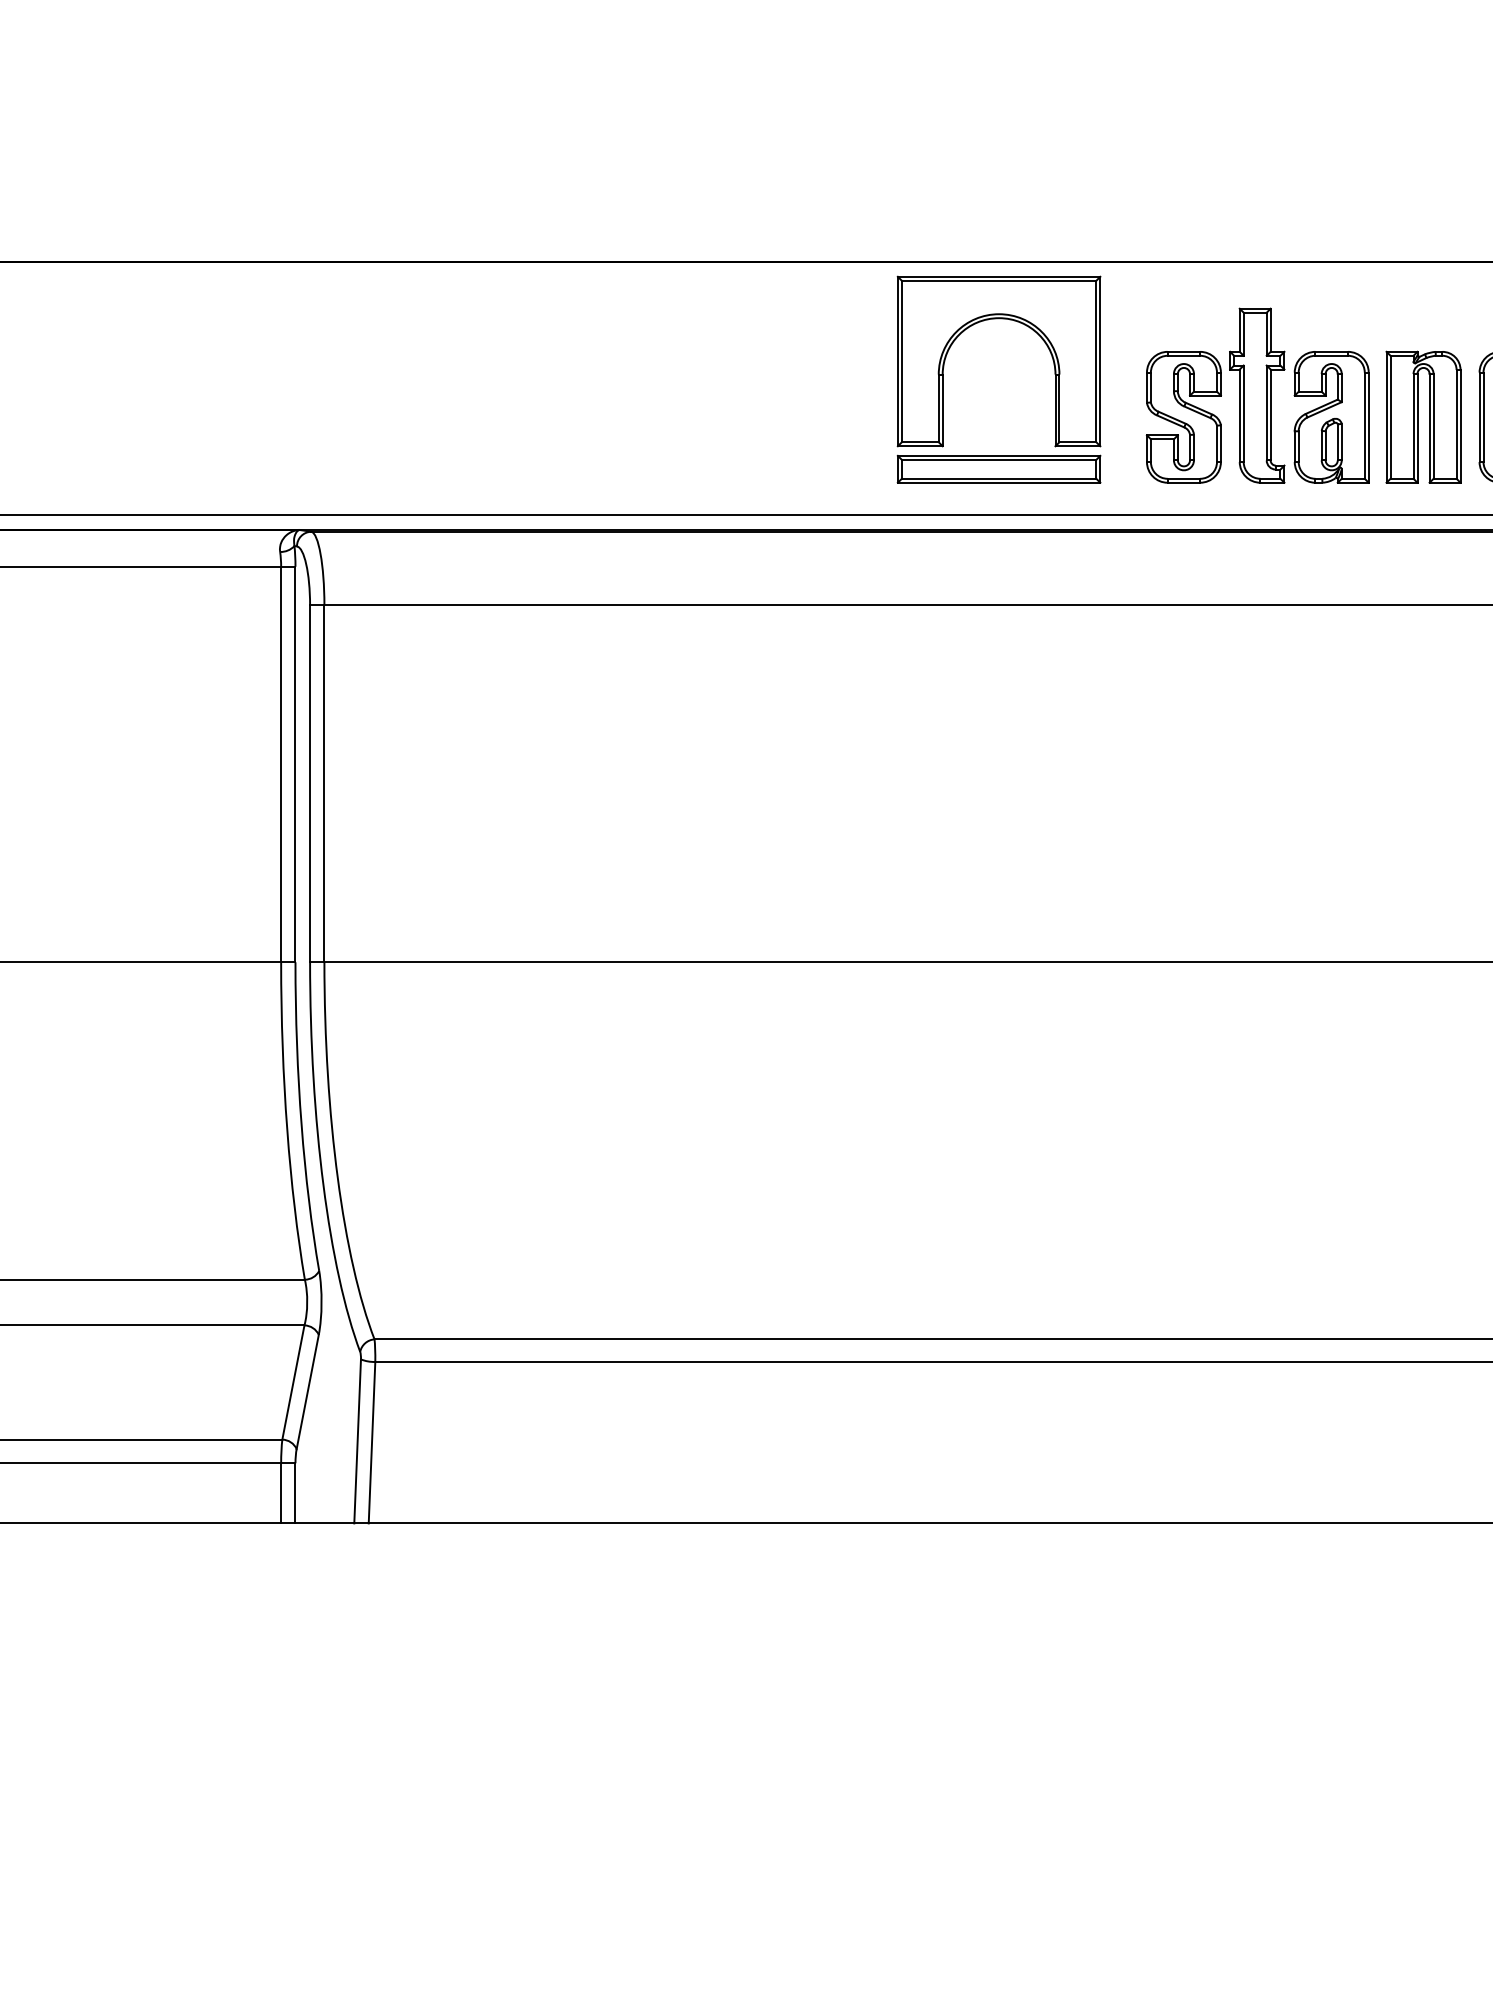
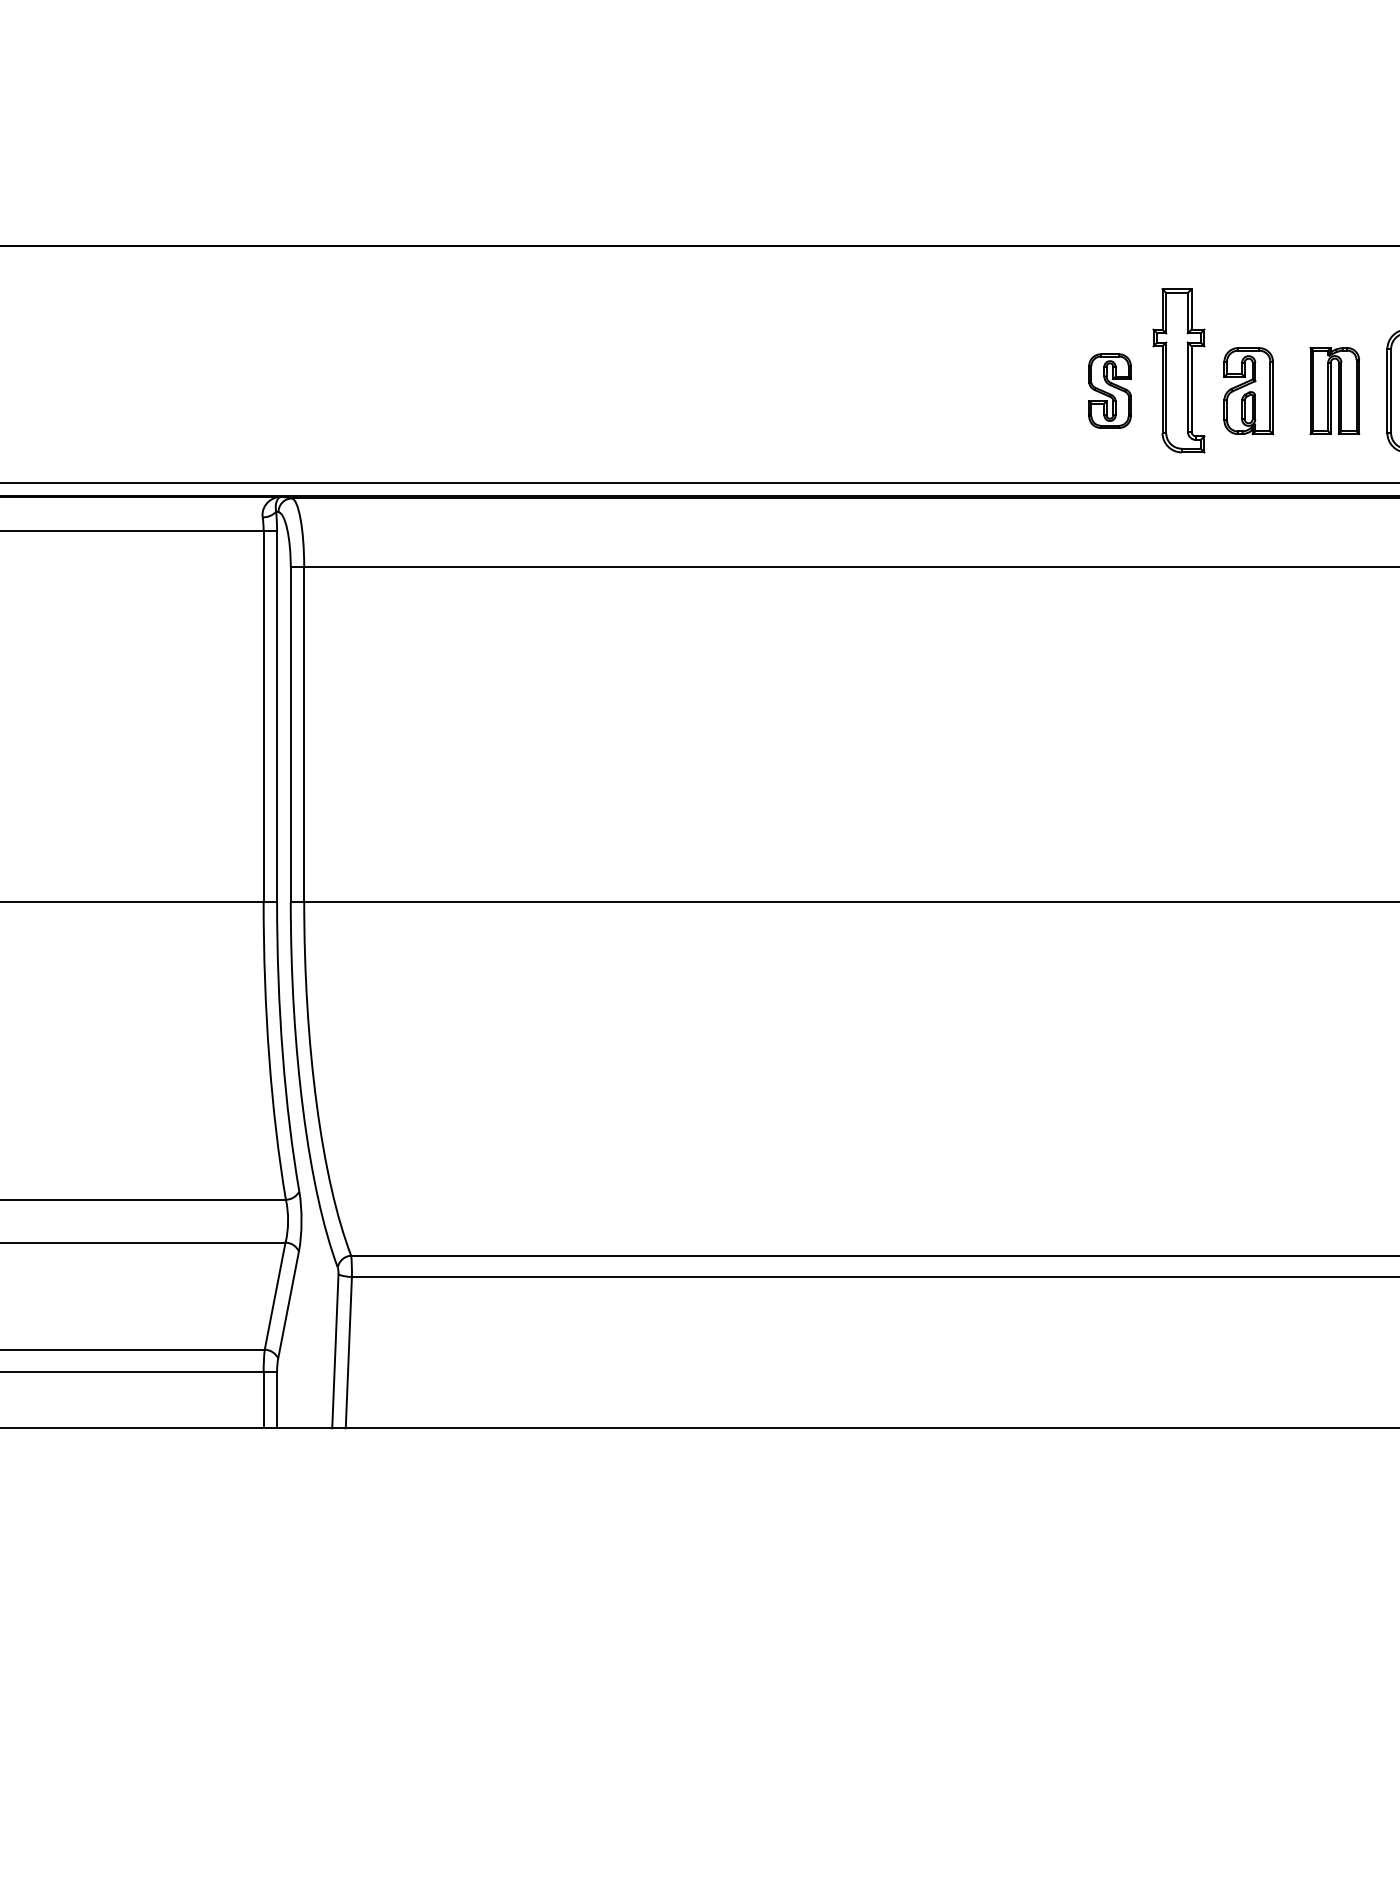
part: (943, 379) -> (884, 355), removed
part: (1423, 416) -> (1334, 390), size x0.7
part: (1183, 417) -> (1109, 391), size x0.6
part: (1331, 417) -> (1248, 391), size x0.7

